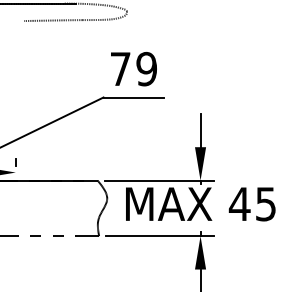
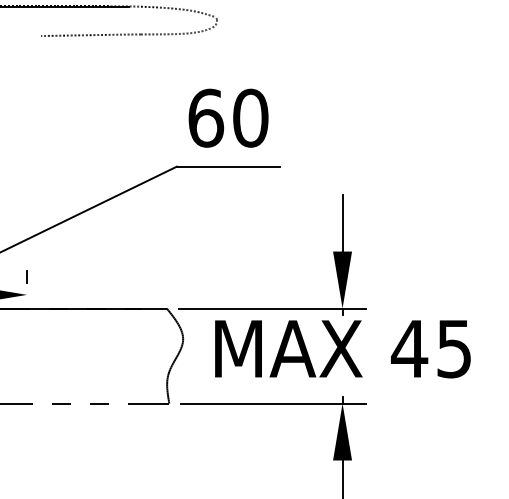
text: (133, 68) -> (228, 117), 79 -> 60

